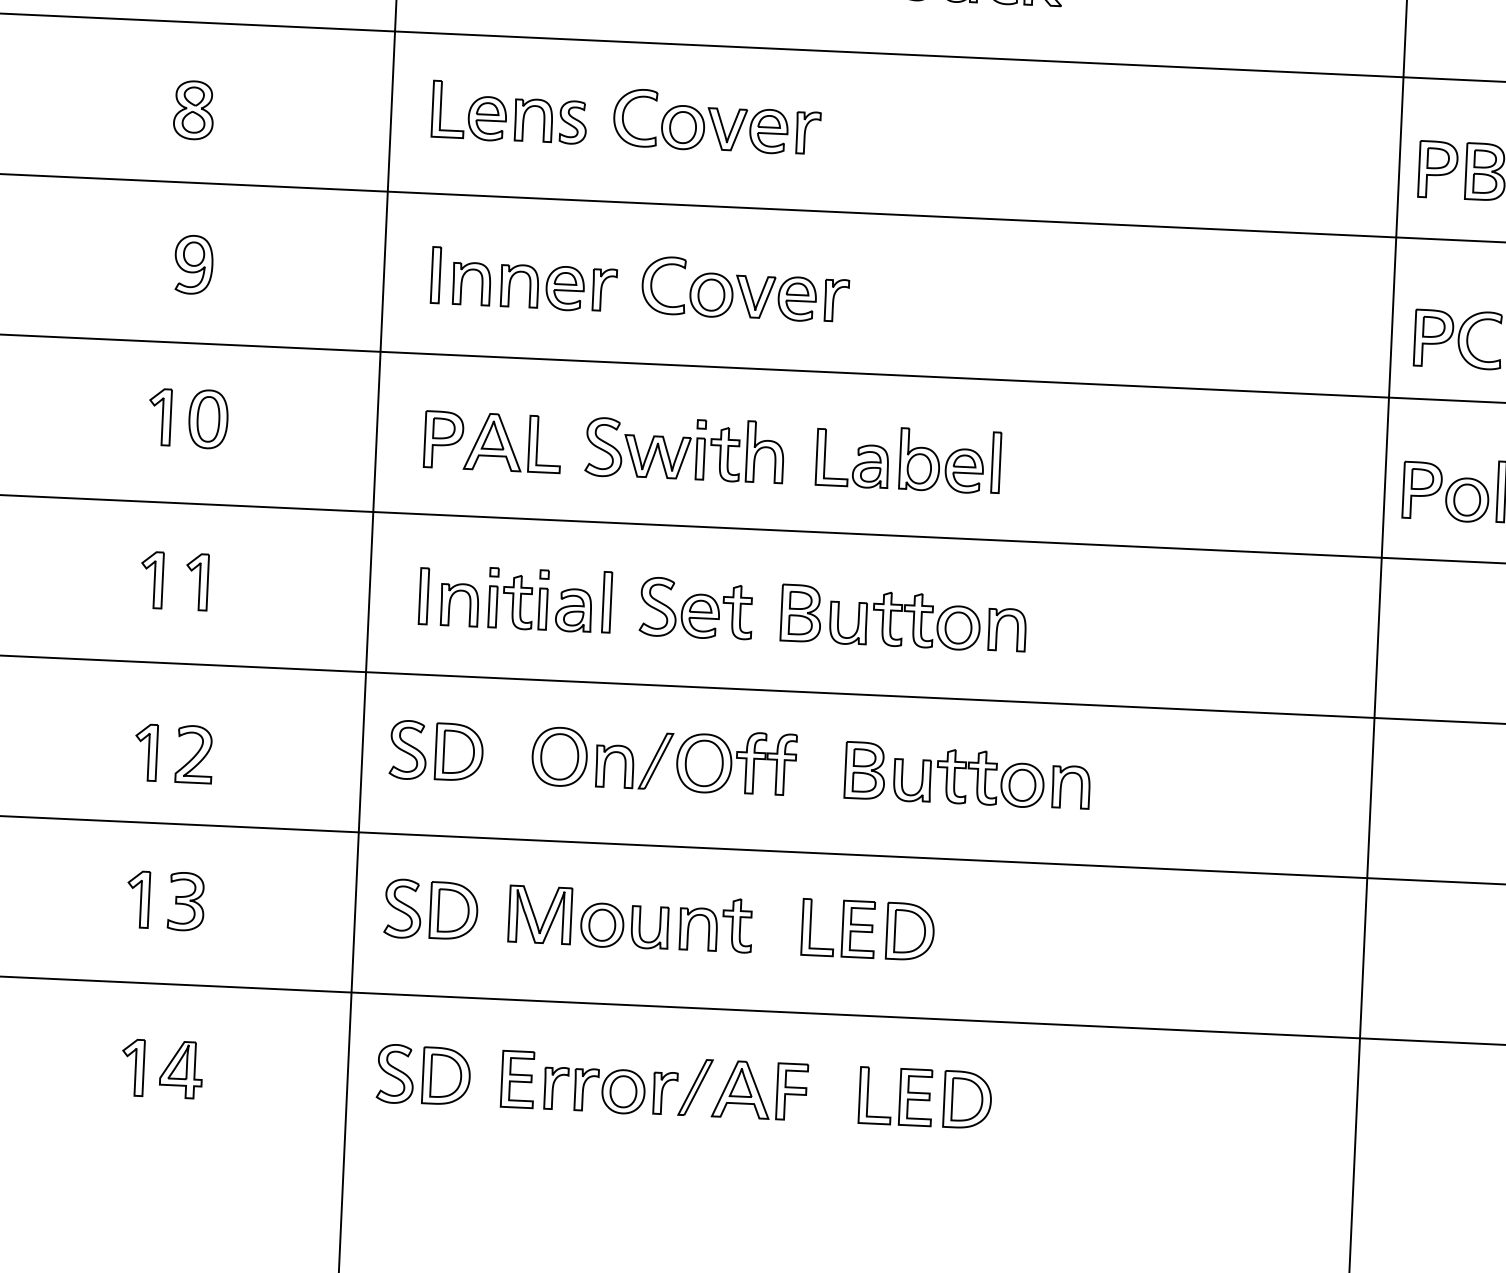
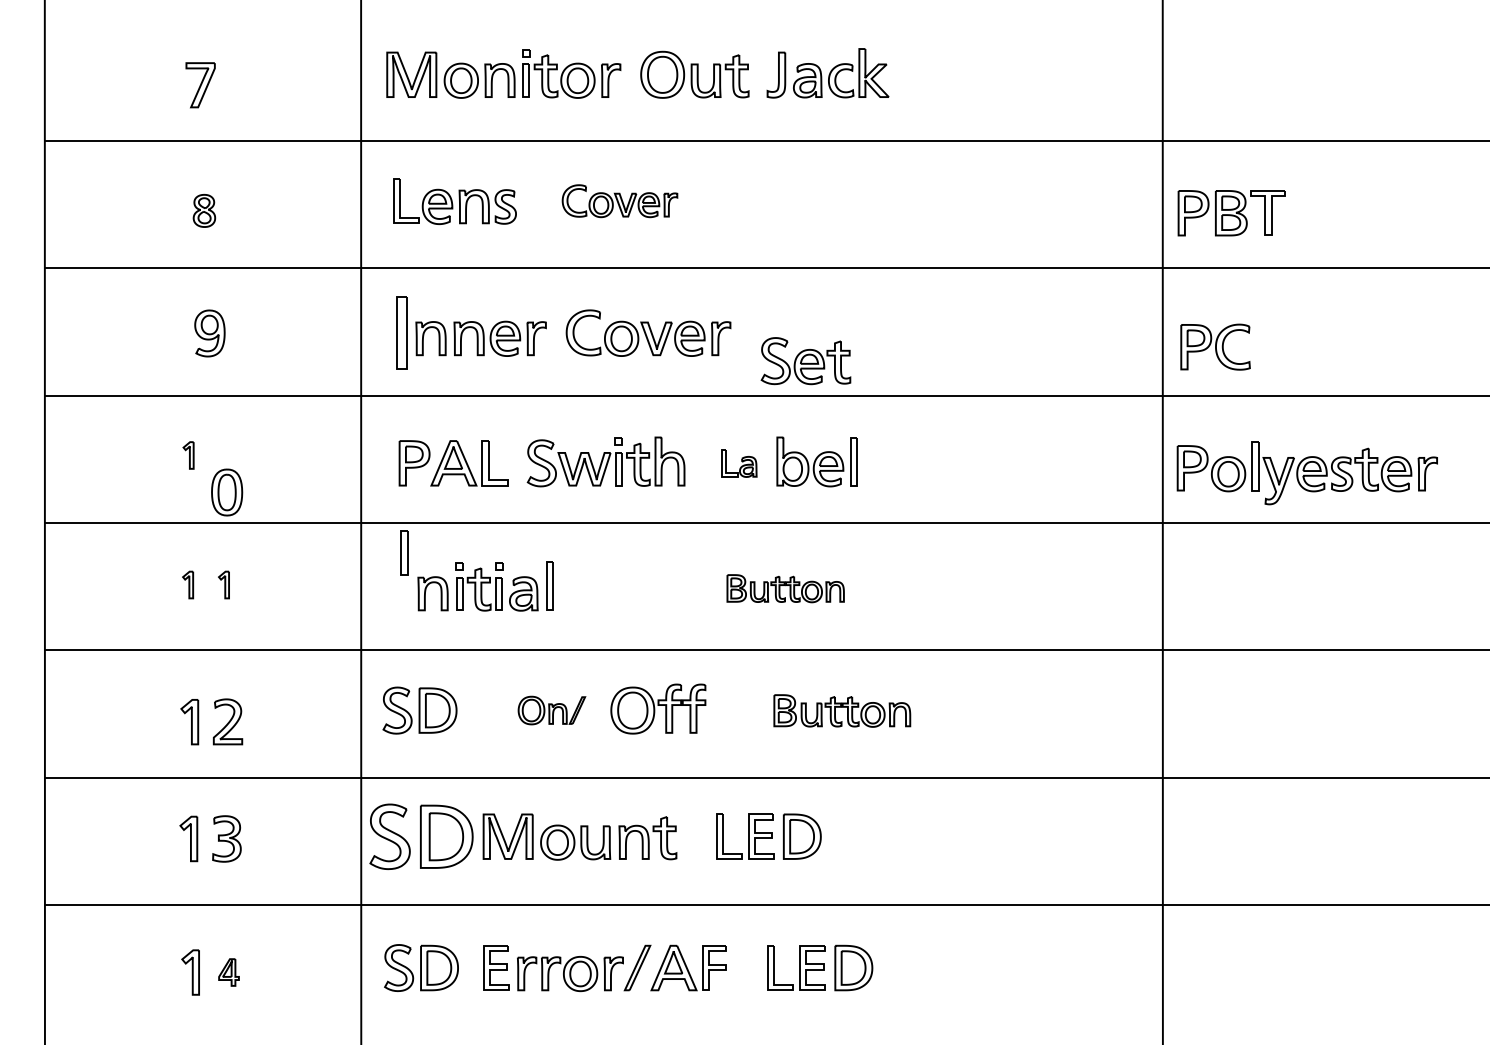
part: (194, 109) -> (204, 210), size x0.7
part: (716, 120) -> (619, 200), size x0.7
part: (436, 274) -> (402, 332), size x1.6
part: (159, 417) -> (188, 455), size x0.6
part: (208, 419) -> (227, 492), moved
part: (852, 458) -> (739, 463), size x0.6
part: (151, 579) -> (187, 584), size x0.6
part: (196, 581) -> (223, 584), size x0.6
part: (424, 595) -> (404, 552), moved
part: (695, 609) -> (805, 361), moved
part: (903, 618) -> (785, 588), size x0.6
part: (601, 758) -> (551, 710), size x0.6
part: (968, 775) -> (842, 710), size x0.7
part: (431, 909) -> (421, 836), size x1.4
part: (180, 1069) -> (228, 972), size x0.6

